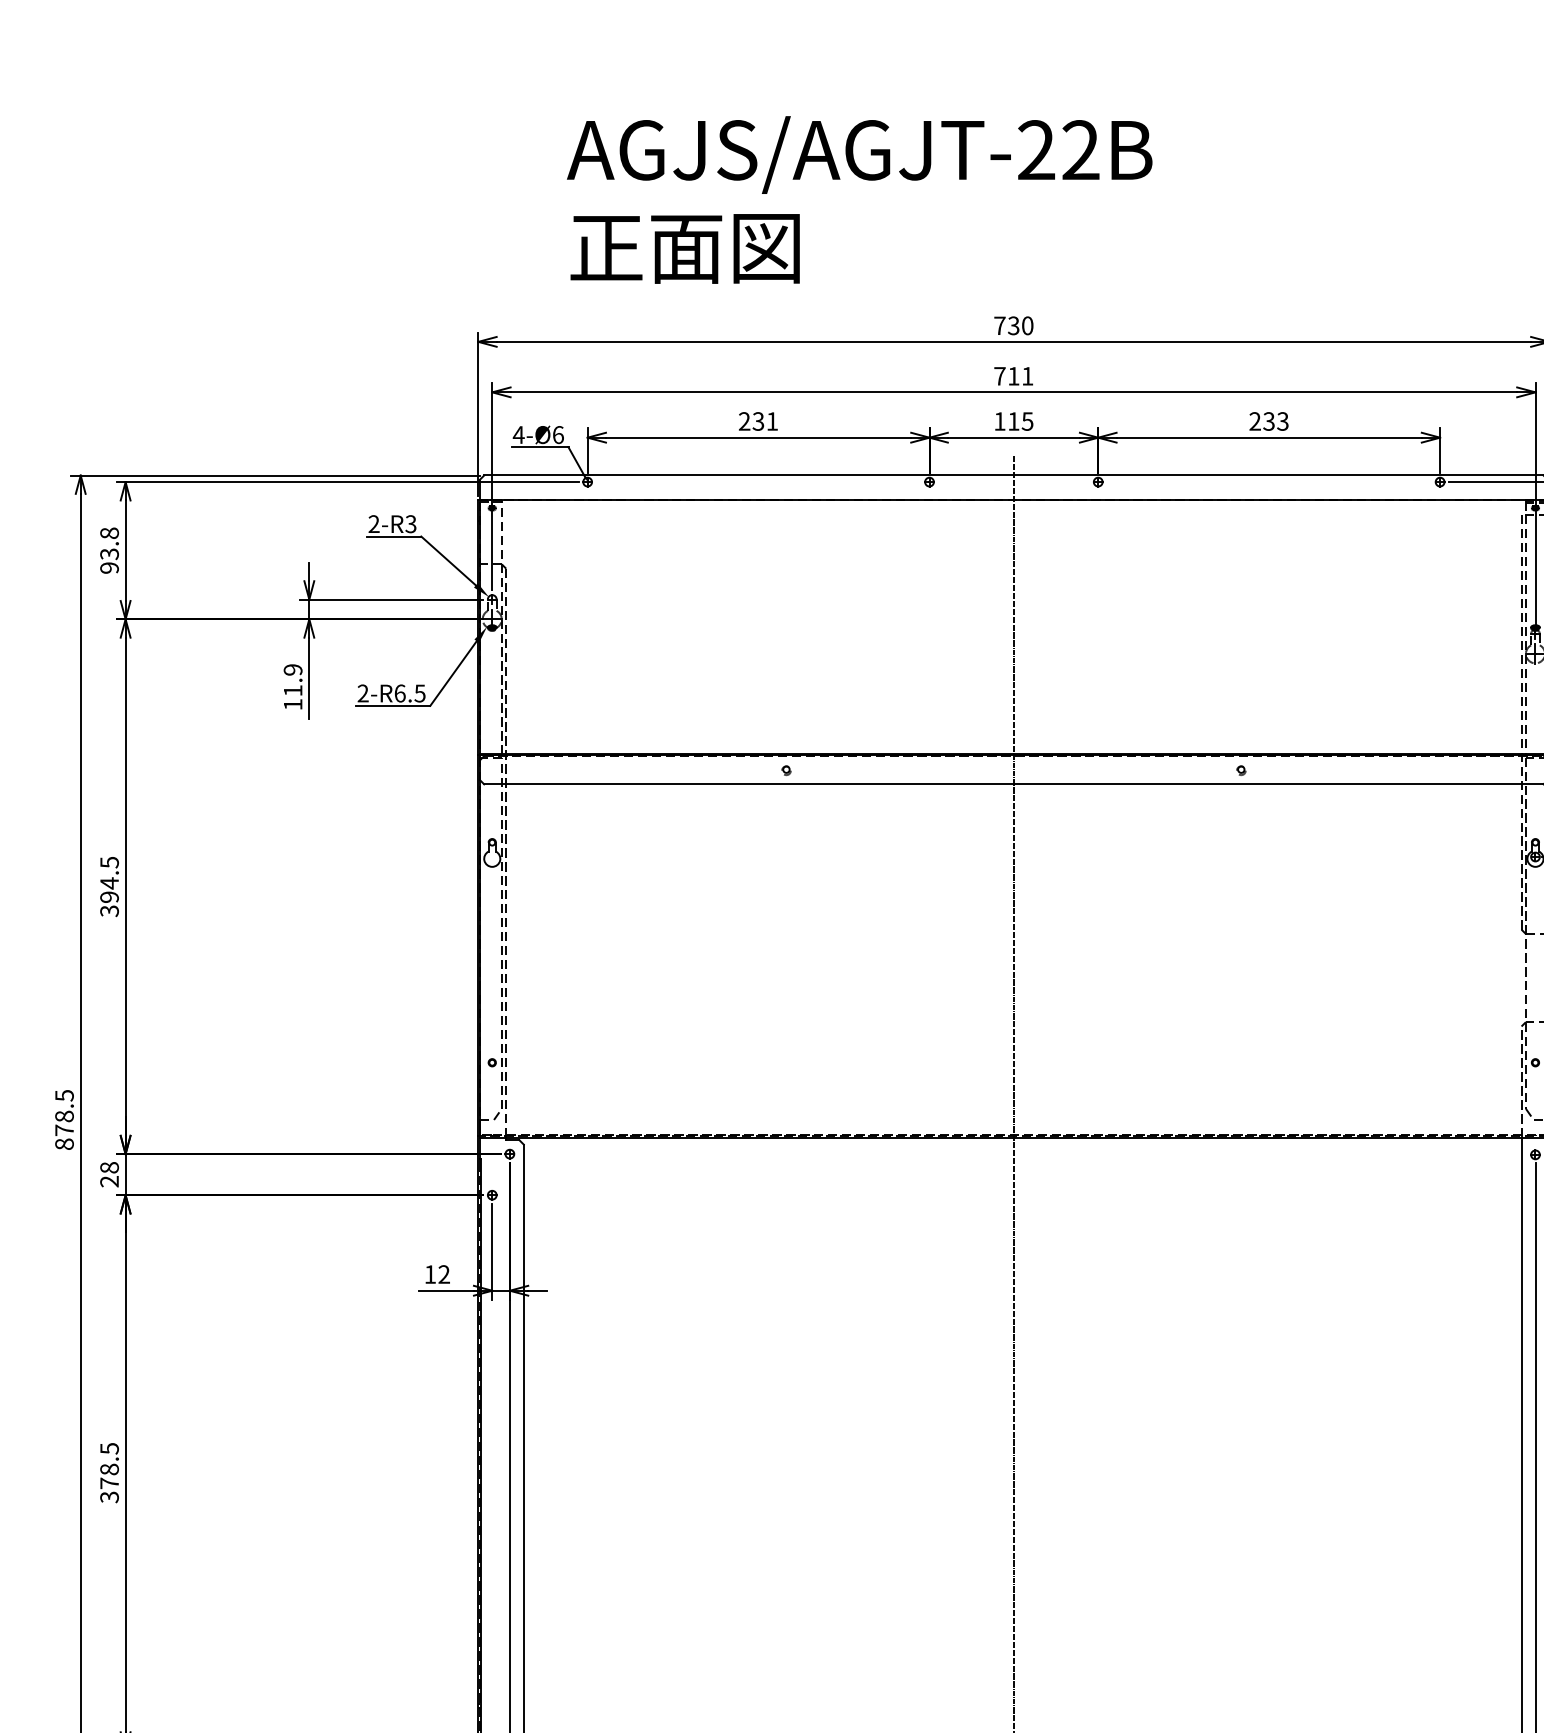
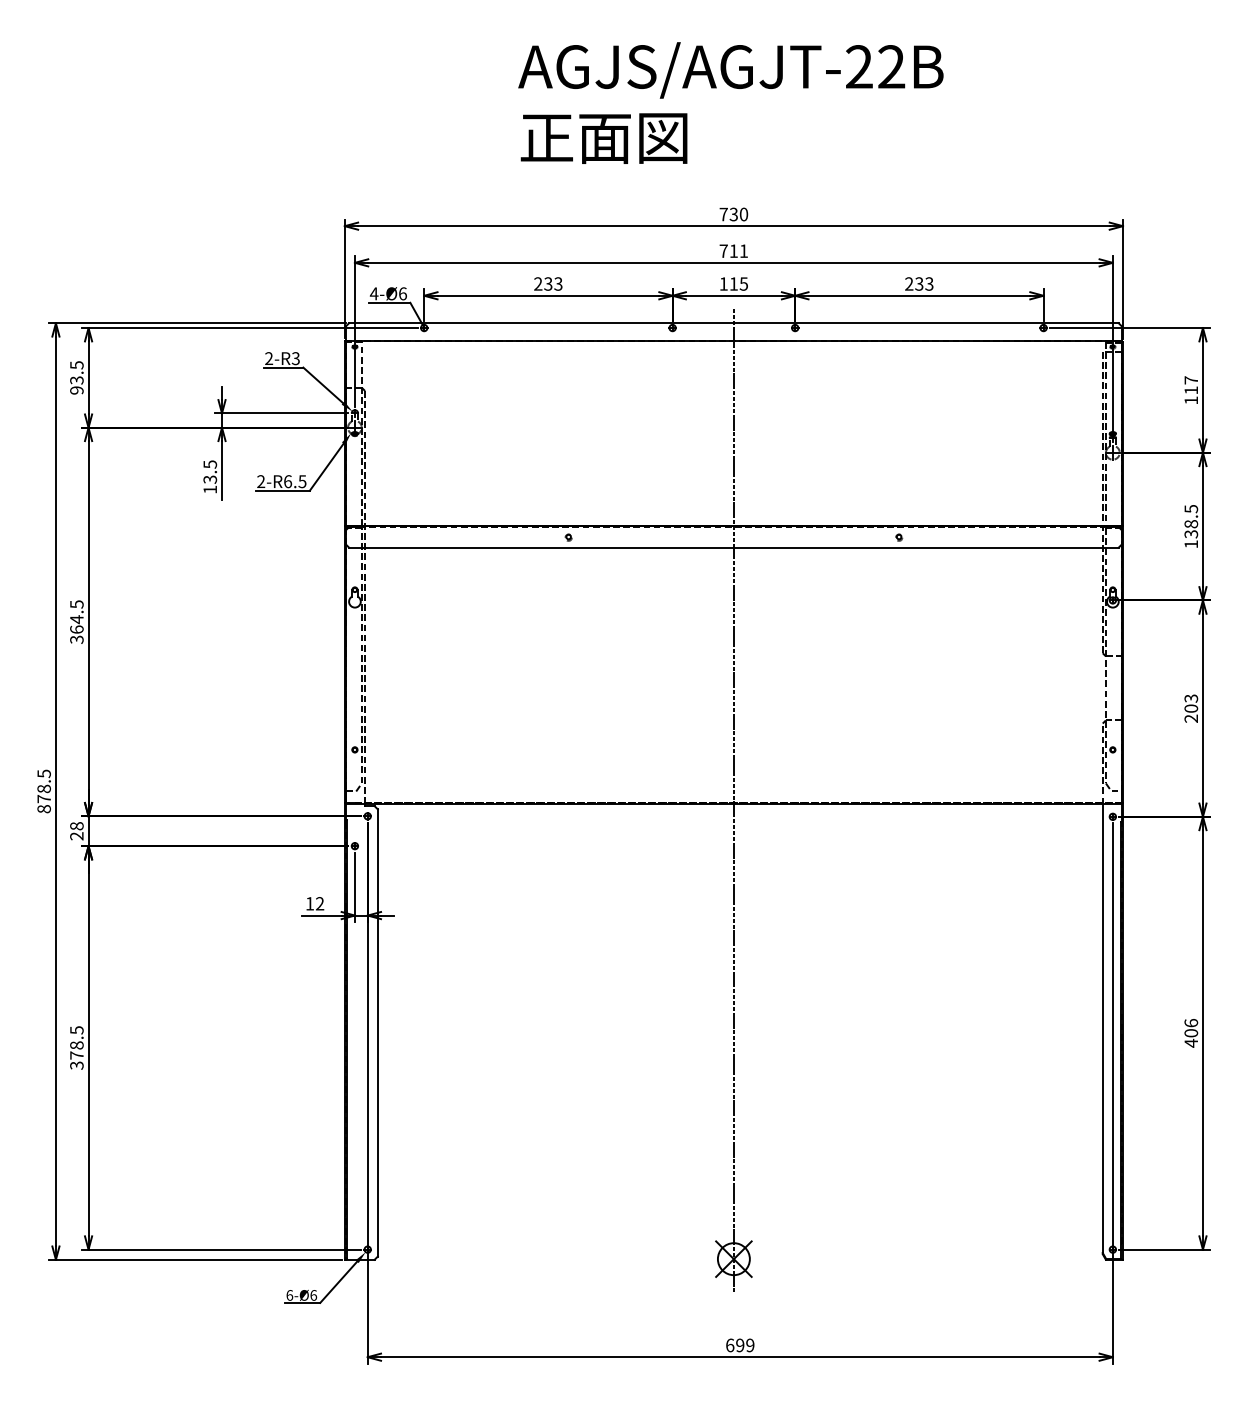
text: (859, 199) -> (730, 102), moved
text: (772, 420) -> (558, 283), 231 -> 233
text: (109, 533) -> (76, 365), 93.8 -> 93.5
text: (293, 679) -> (210, 471), 11.9 -> 13.5
text: (109, 897) -> (76, 629), 394.5 -> 364.5

